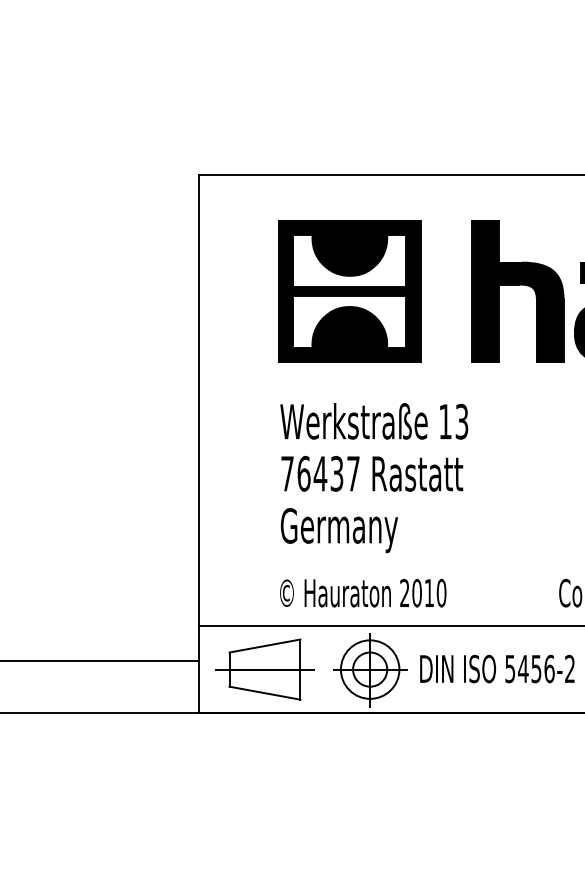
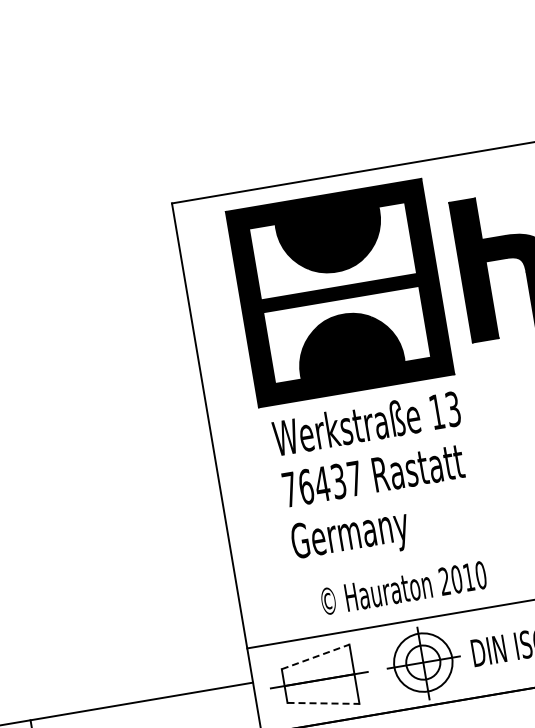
part: (349, 291) -> (339, 293), size x1.4
text: (374, 478) -> (376, 479), moved
line: (264, 646) -> (315, 657), solid -> dashed
line: (264, 693) -> (323, 703), solid -> dashed

